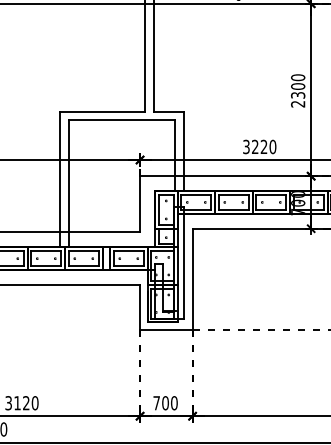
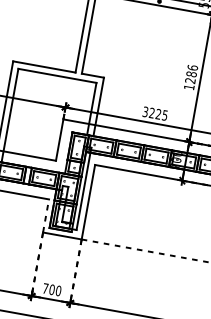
text: (298, 90) -> (191, 77), 2300 -> 1286
text: (272, 146) -> (164, 115), 3220 -> 3225
line: (140, 306) -> (46, 215), solid -> dashed

